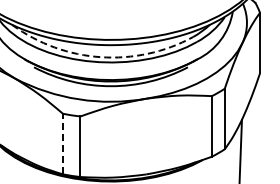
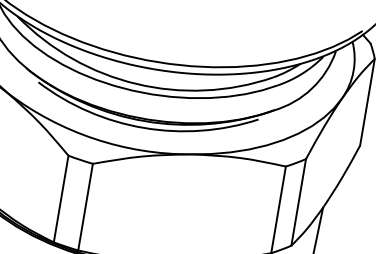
arc: (100, 57) -> (135, 84), dashed -> solid
line: (62, 143) -> (60, 198), dashed -> solid

